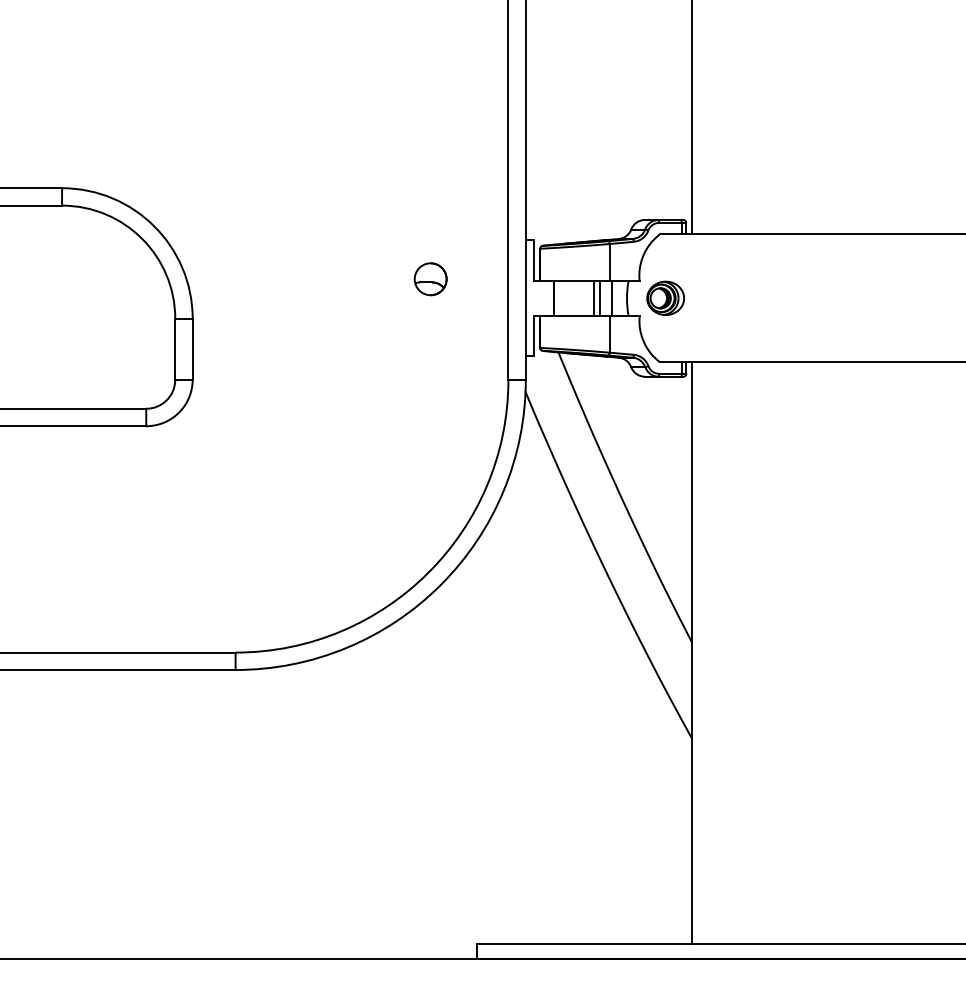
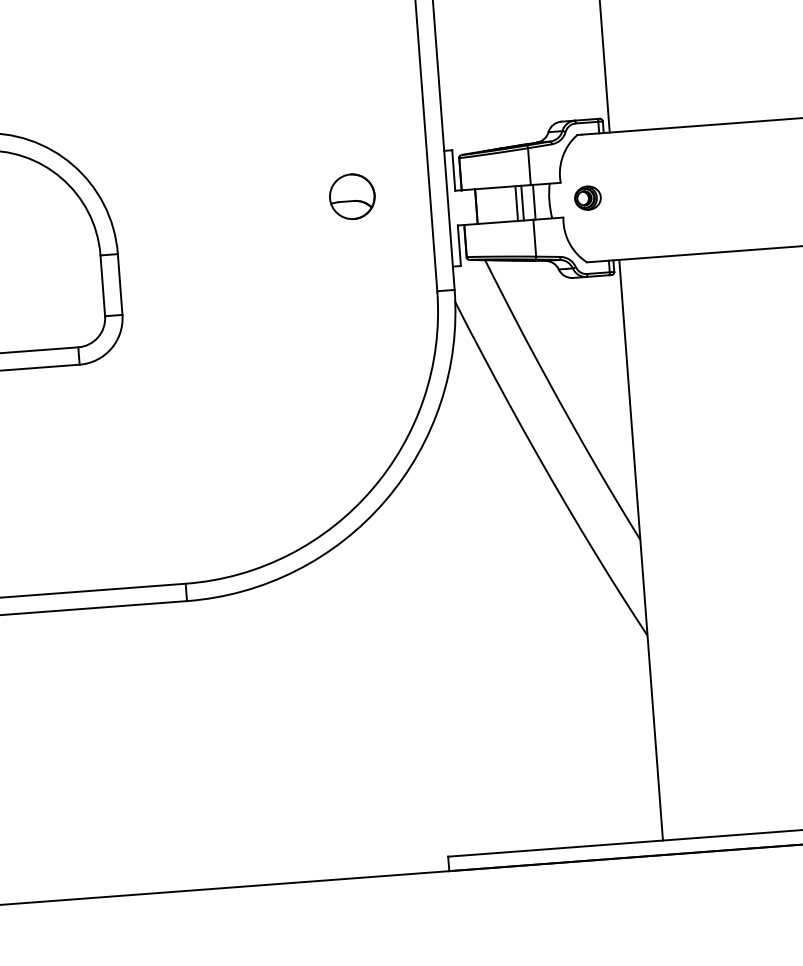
part: (430, 279) -> (352, 197), size x1.4
part: (665, 297) -> (587, 197), size x0.7

